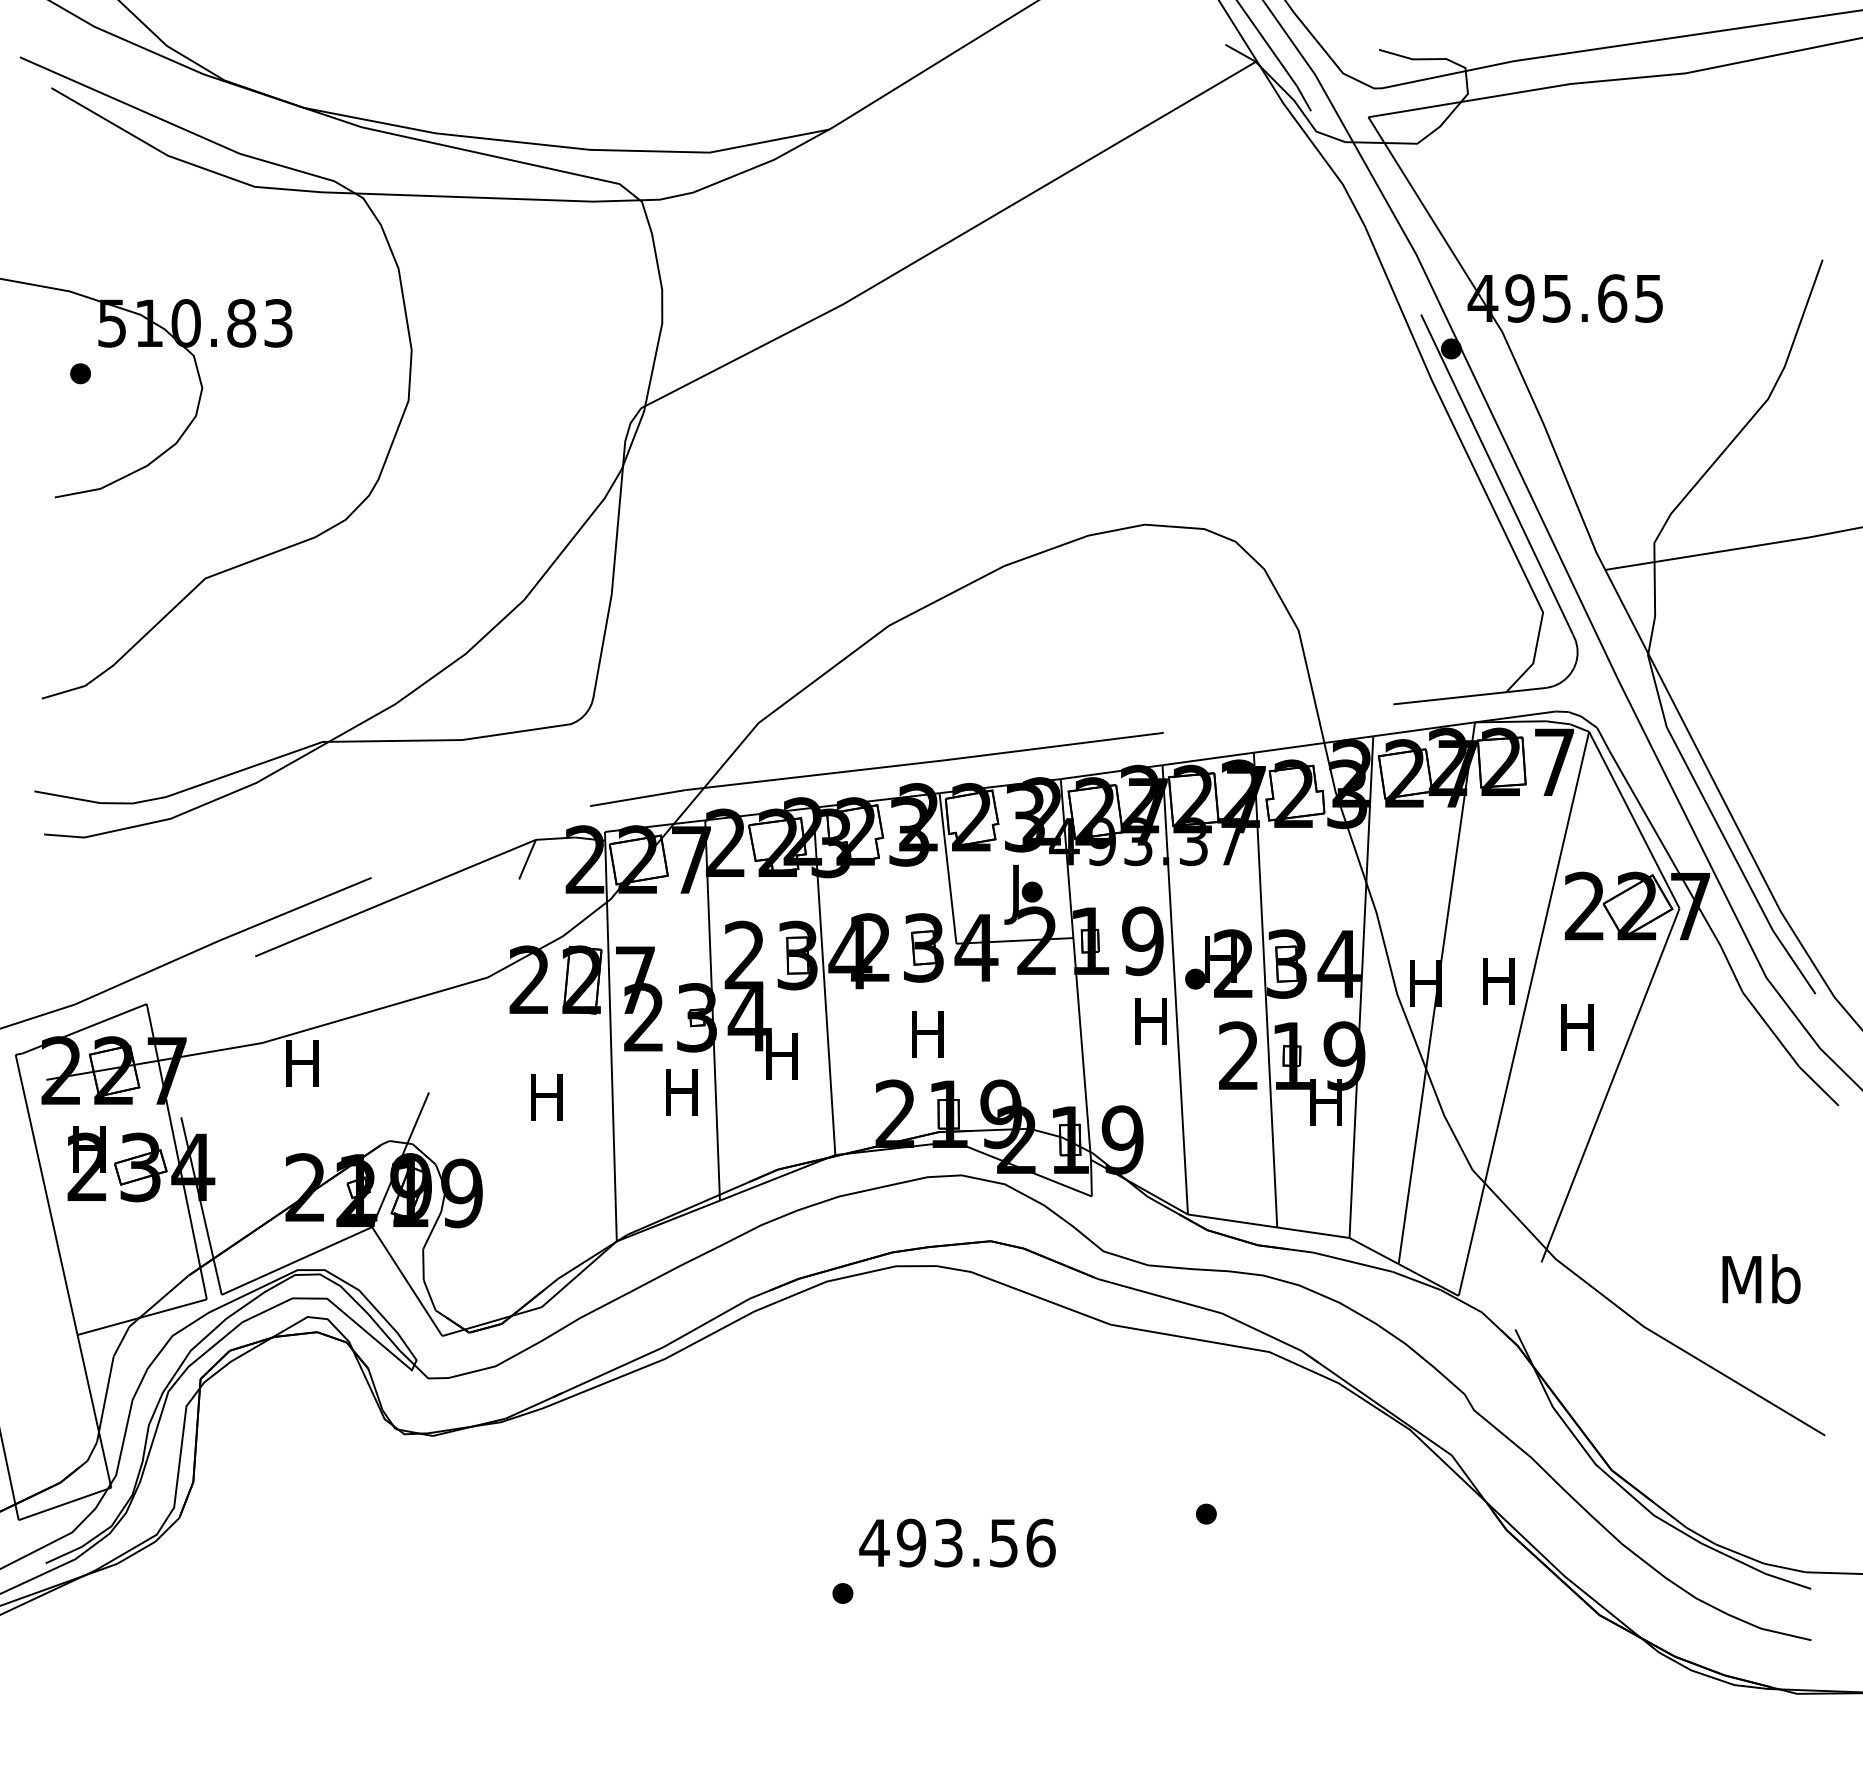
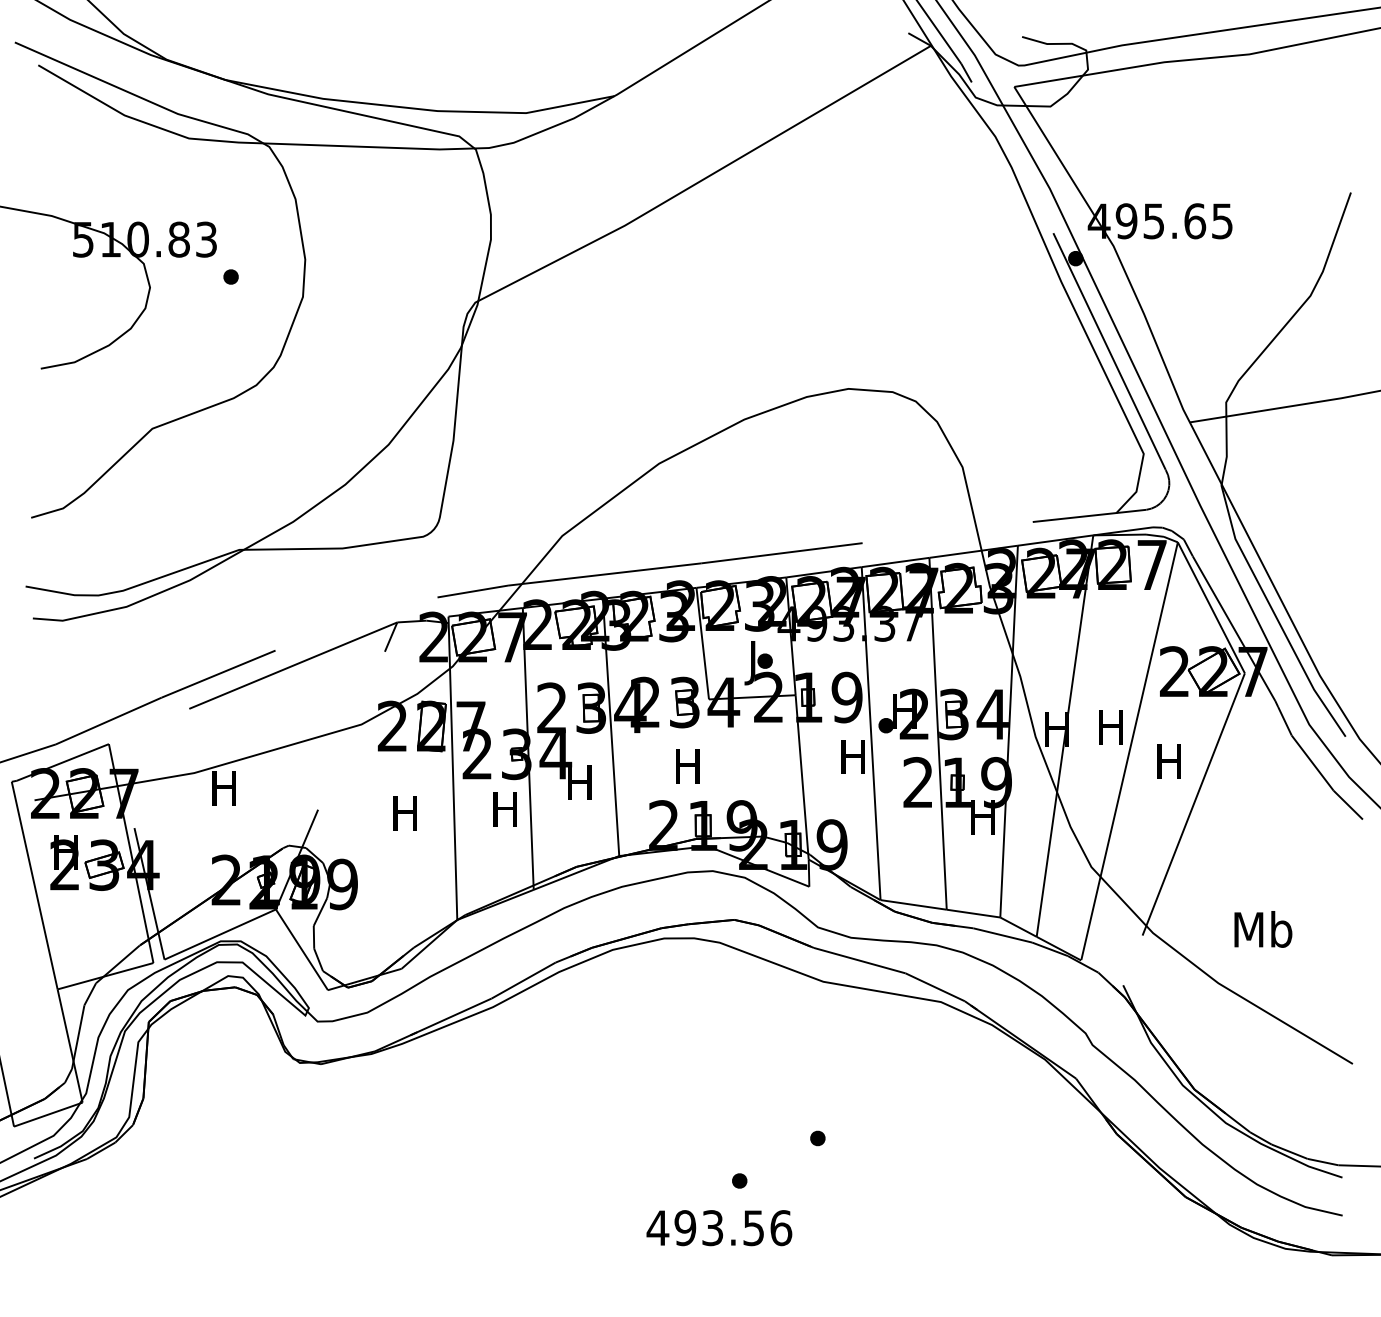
part: (80, 373) -> (231, 276), moved
text: (1761, 1278) -> (1263, 929), moved
part: (1206, 1513) -> (817, 1137), moved
text: (957, 1542) -> (719, 1227), moved
part: (842, 1593) -> (739, 1180), moved

